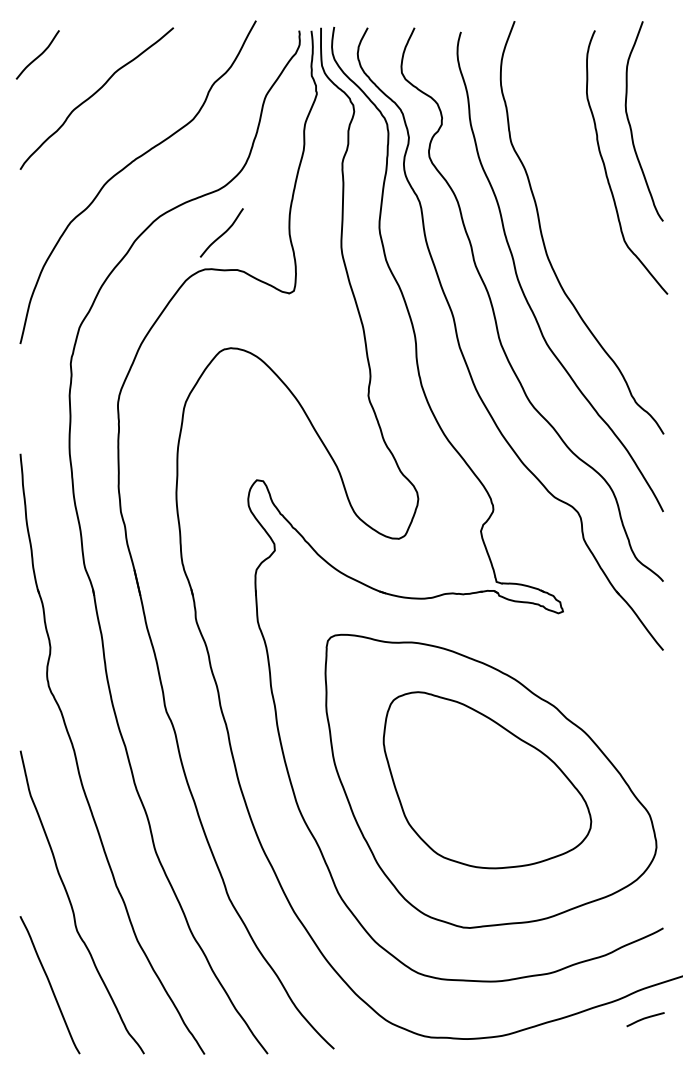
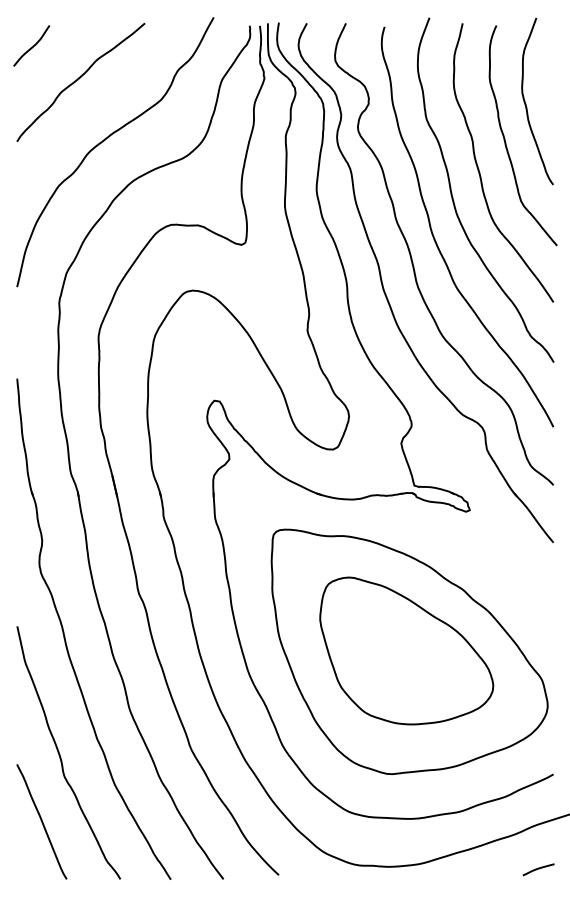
curve: (574, 202) -> (479, 169), added
curve: (222, 233) -> (185, 194), removed
curve: (645, 1019) -> (538, 869), moved

